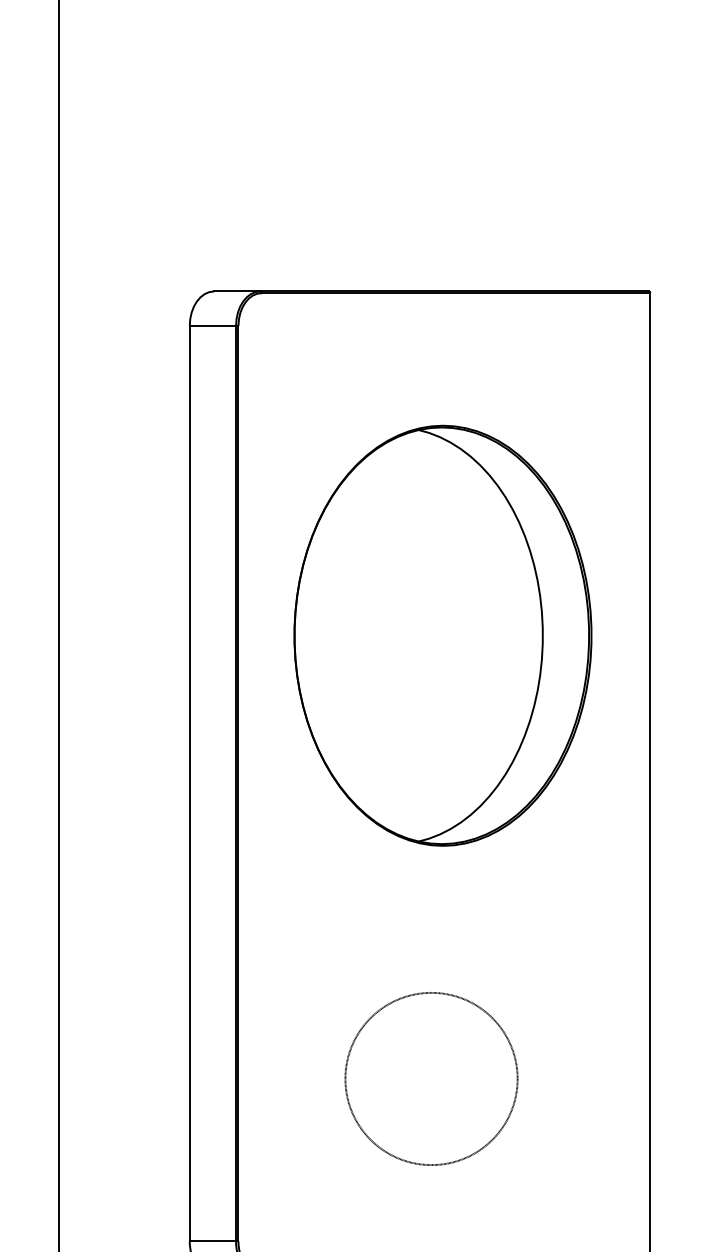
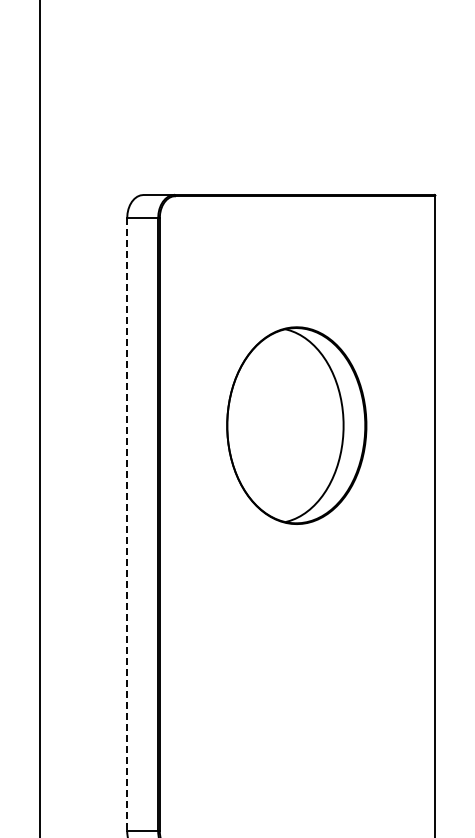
part: (442, 635) -> (296, 425), size x0.7
line: (190, 785) -> (127, 525), solid -> dashed
circle: (430, 1077) -> (288, 721), removed

